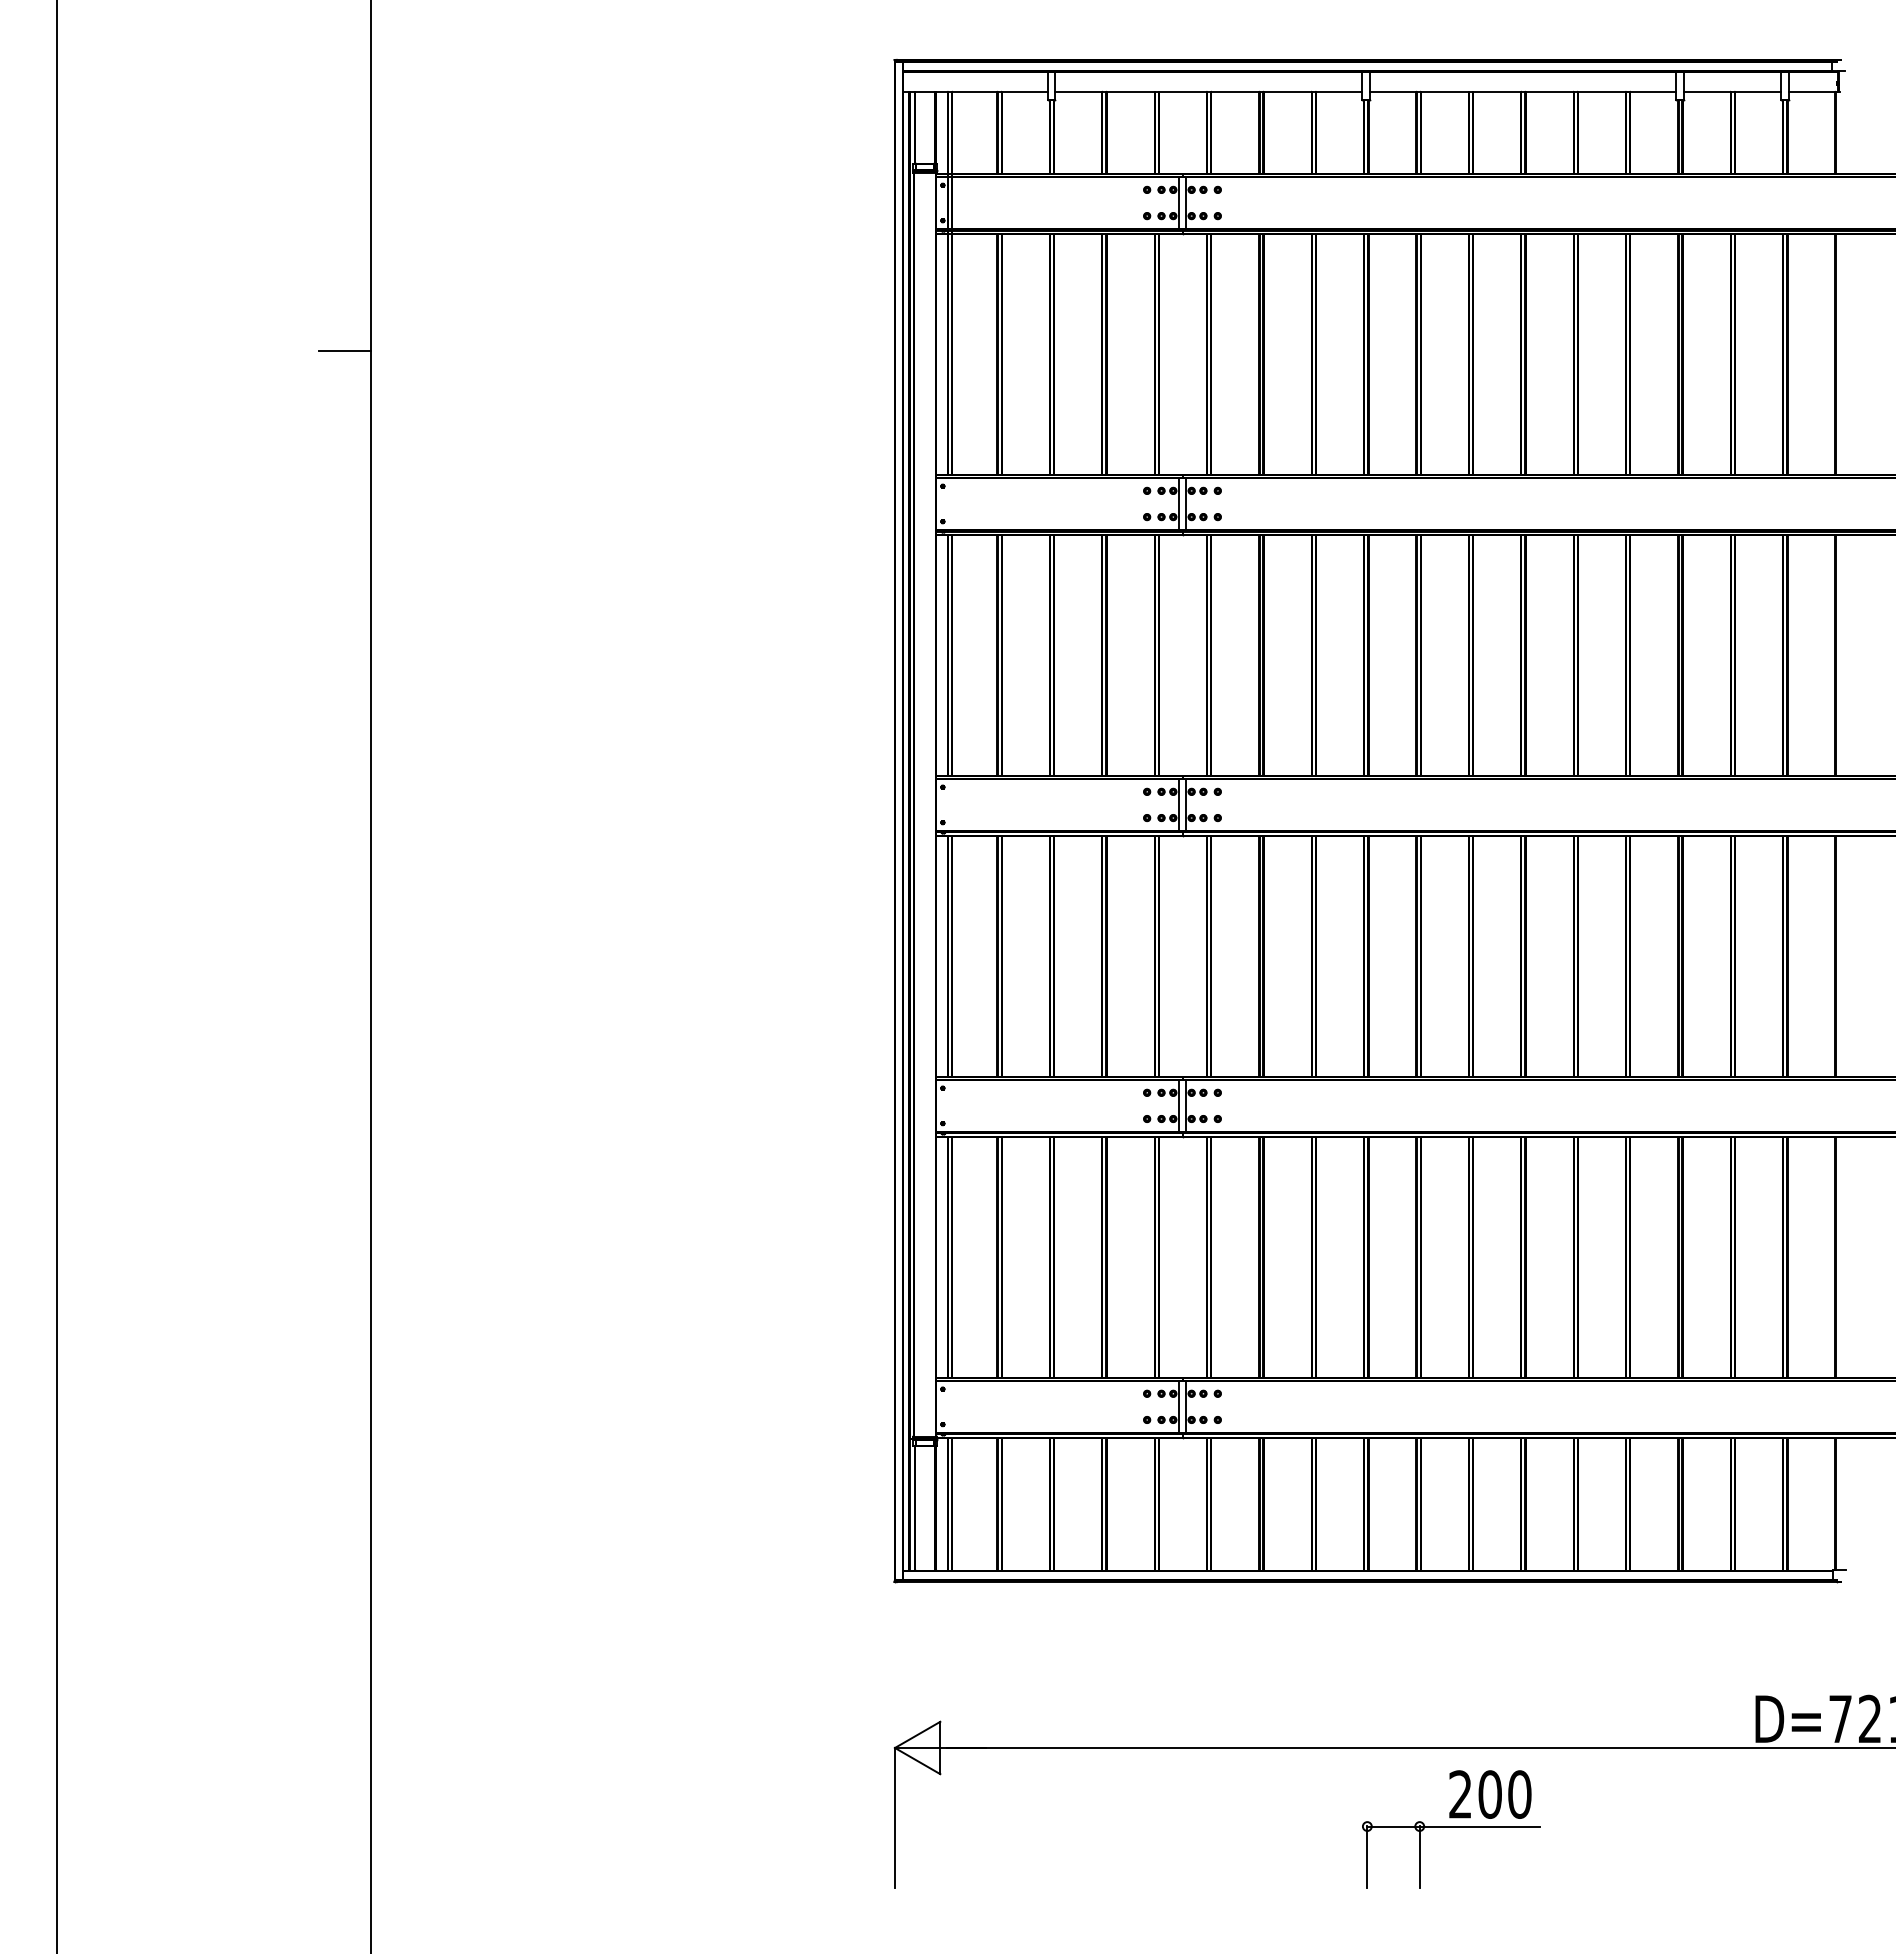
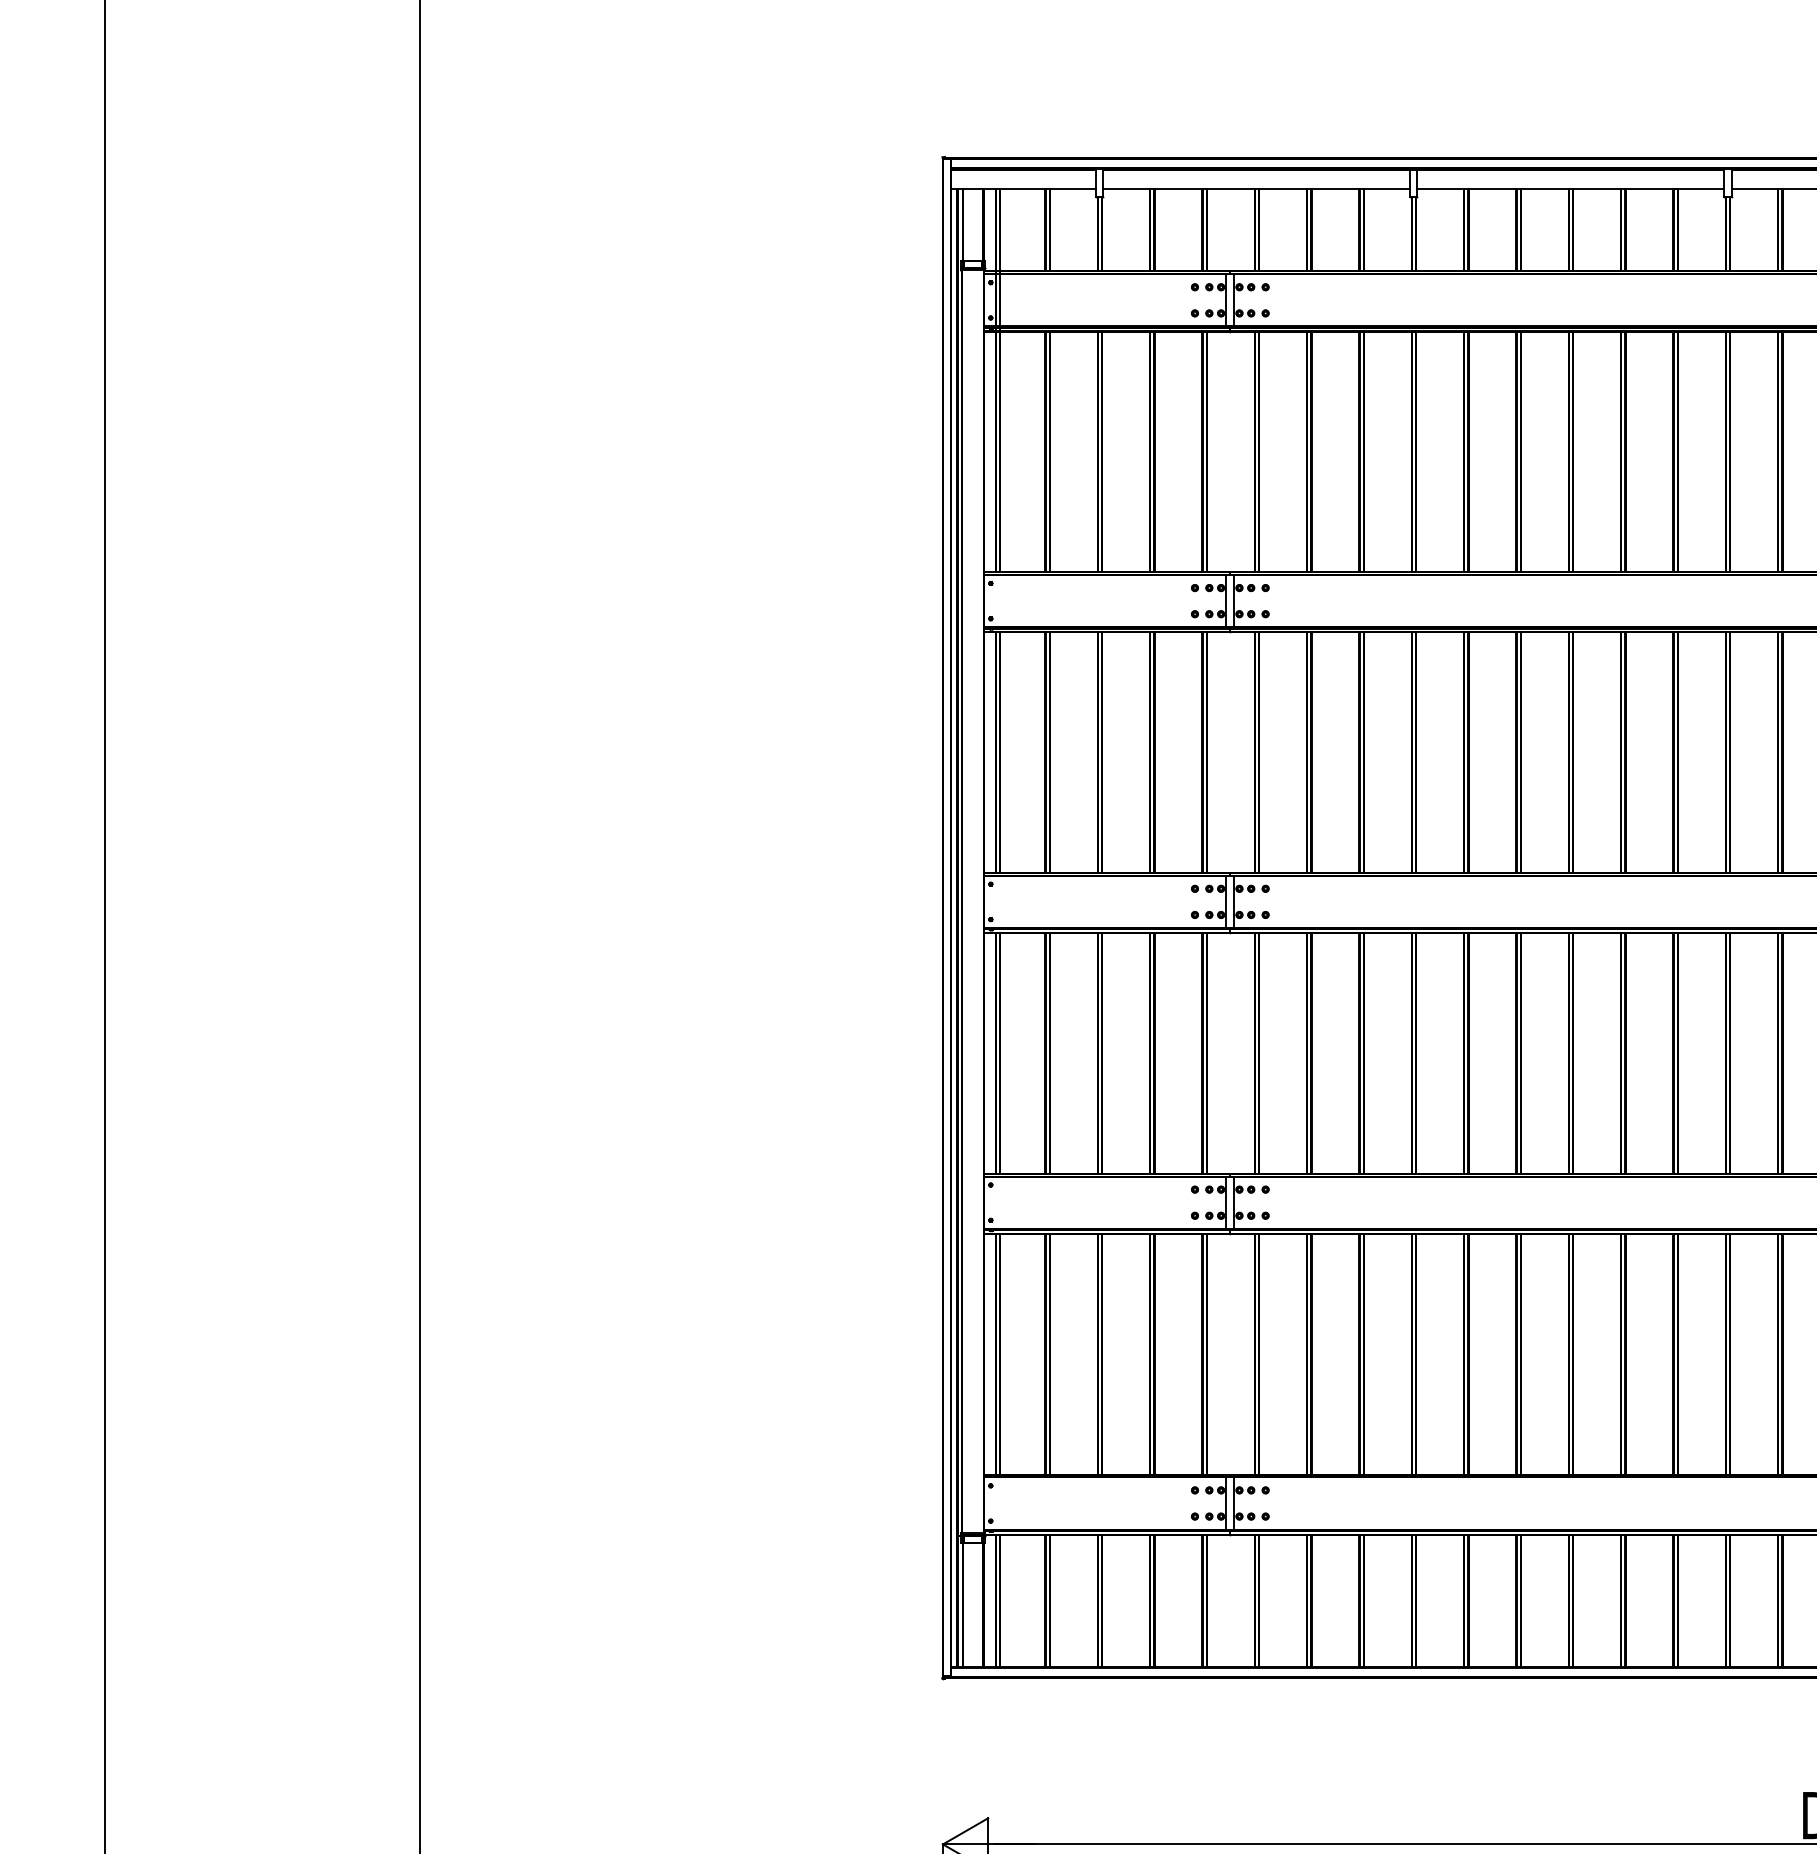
line: (344, 350) -> (392, 447), removed

